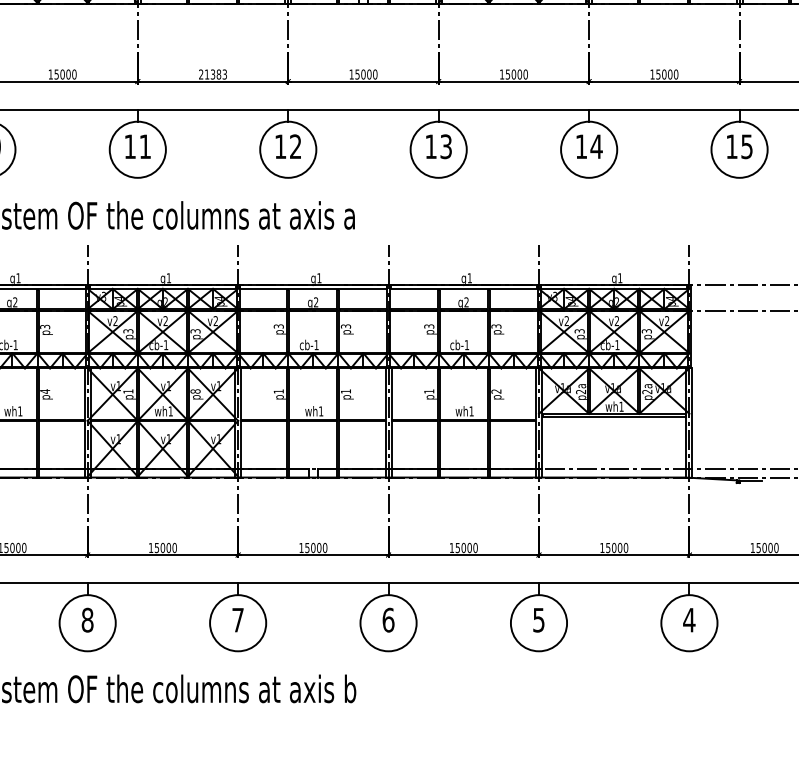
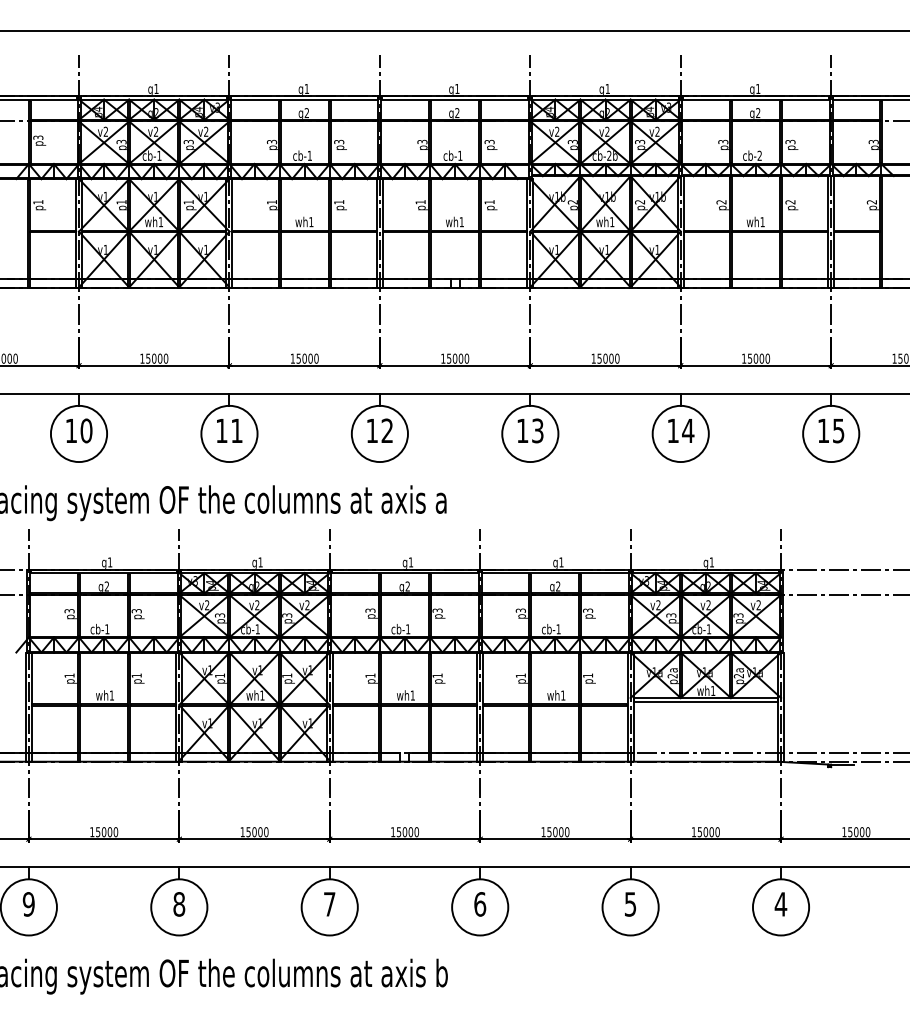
text: (212, 74) -> (304, 358), 21383 -> 15000
text: (44, 391) -> (136, 675), p4 -> p1
text: (195, 391) -> (287, 675), p8 -> p1
text: (495, 391) -> (587, 675), p2 -> p1

